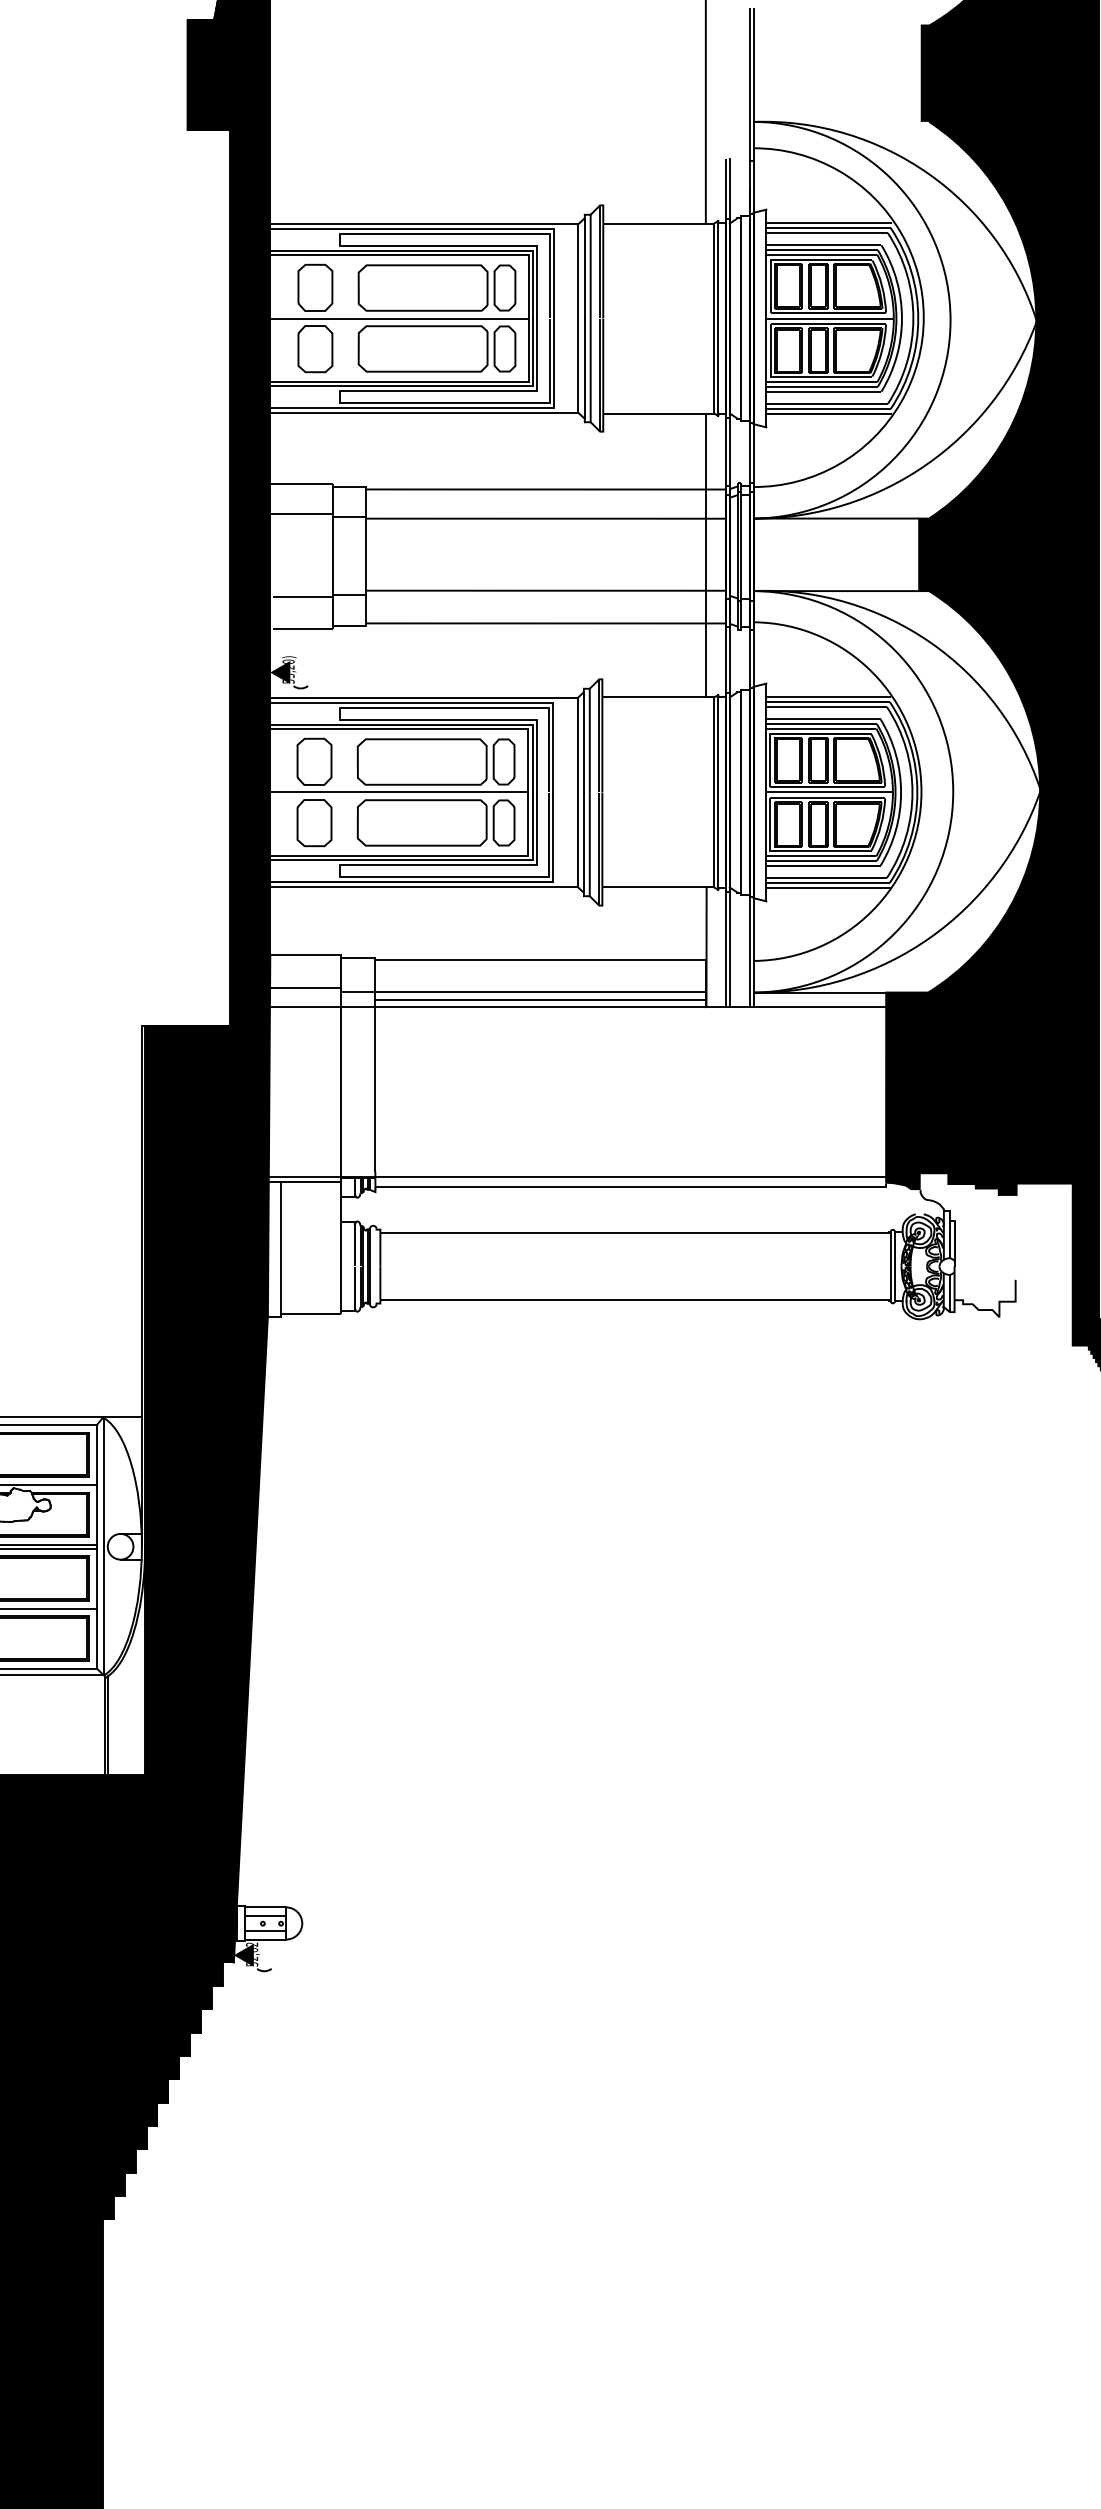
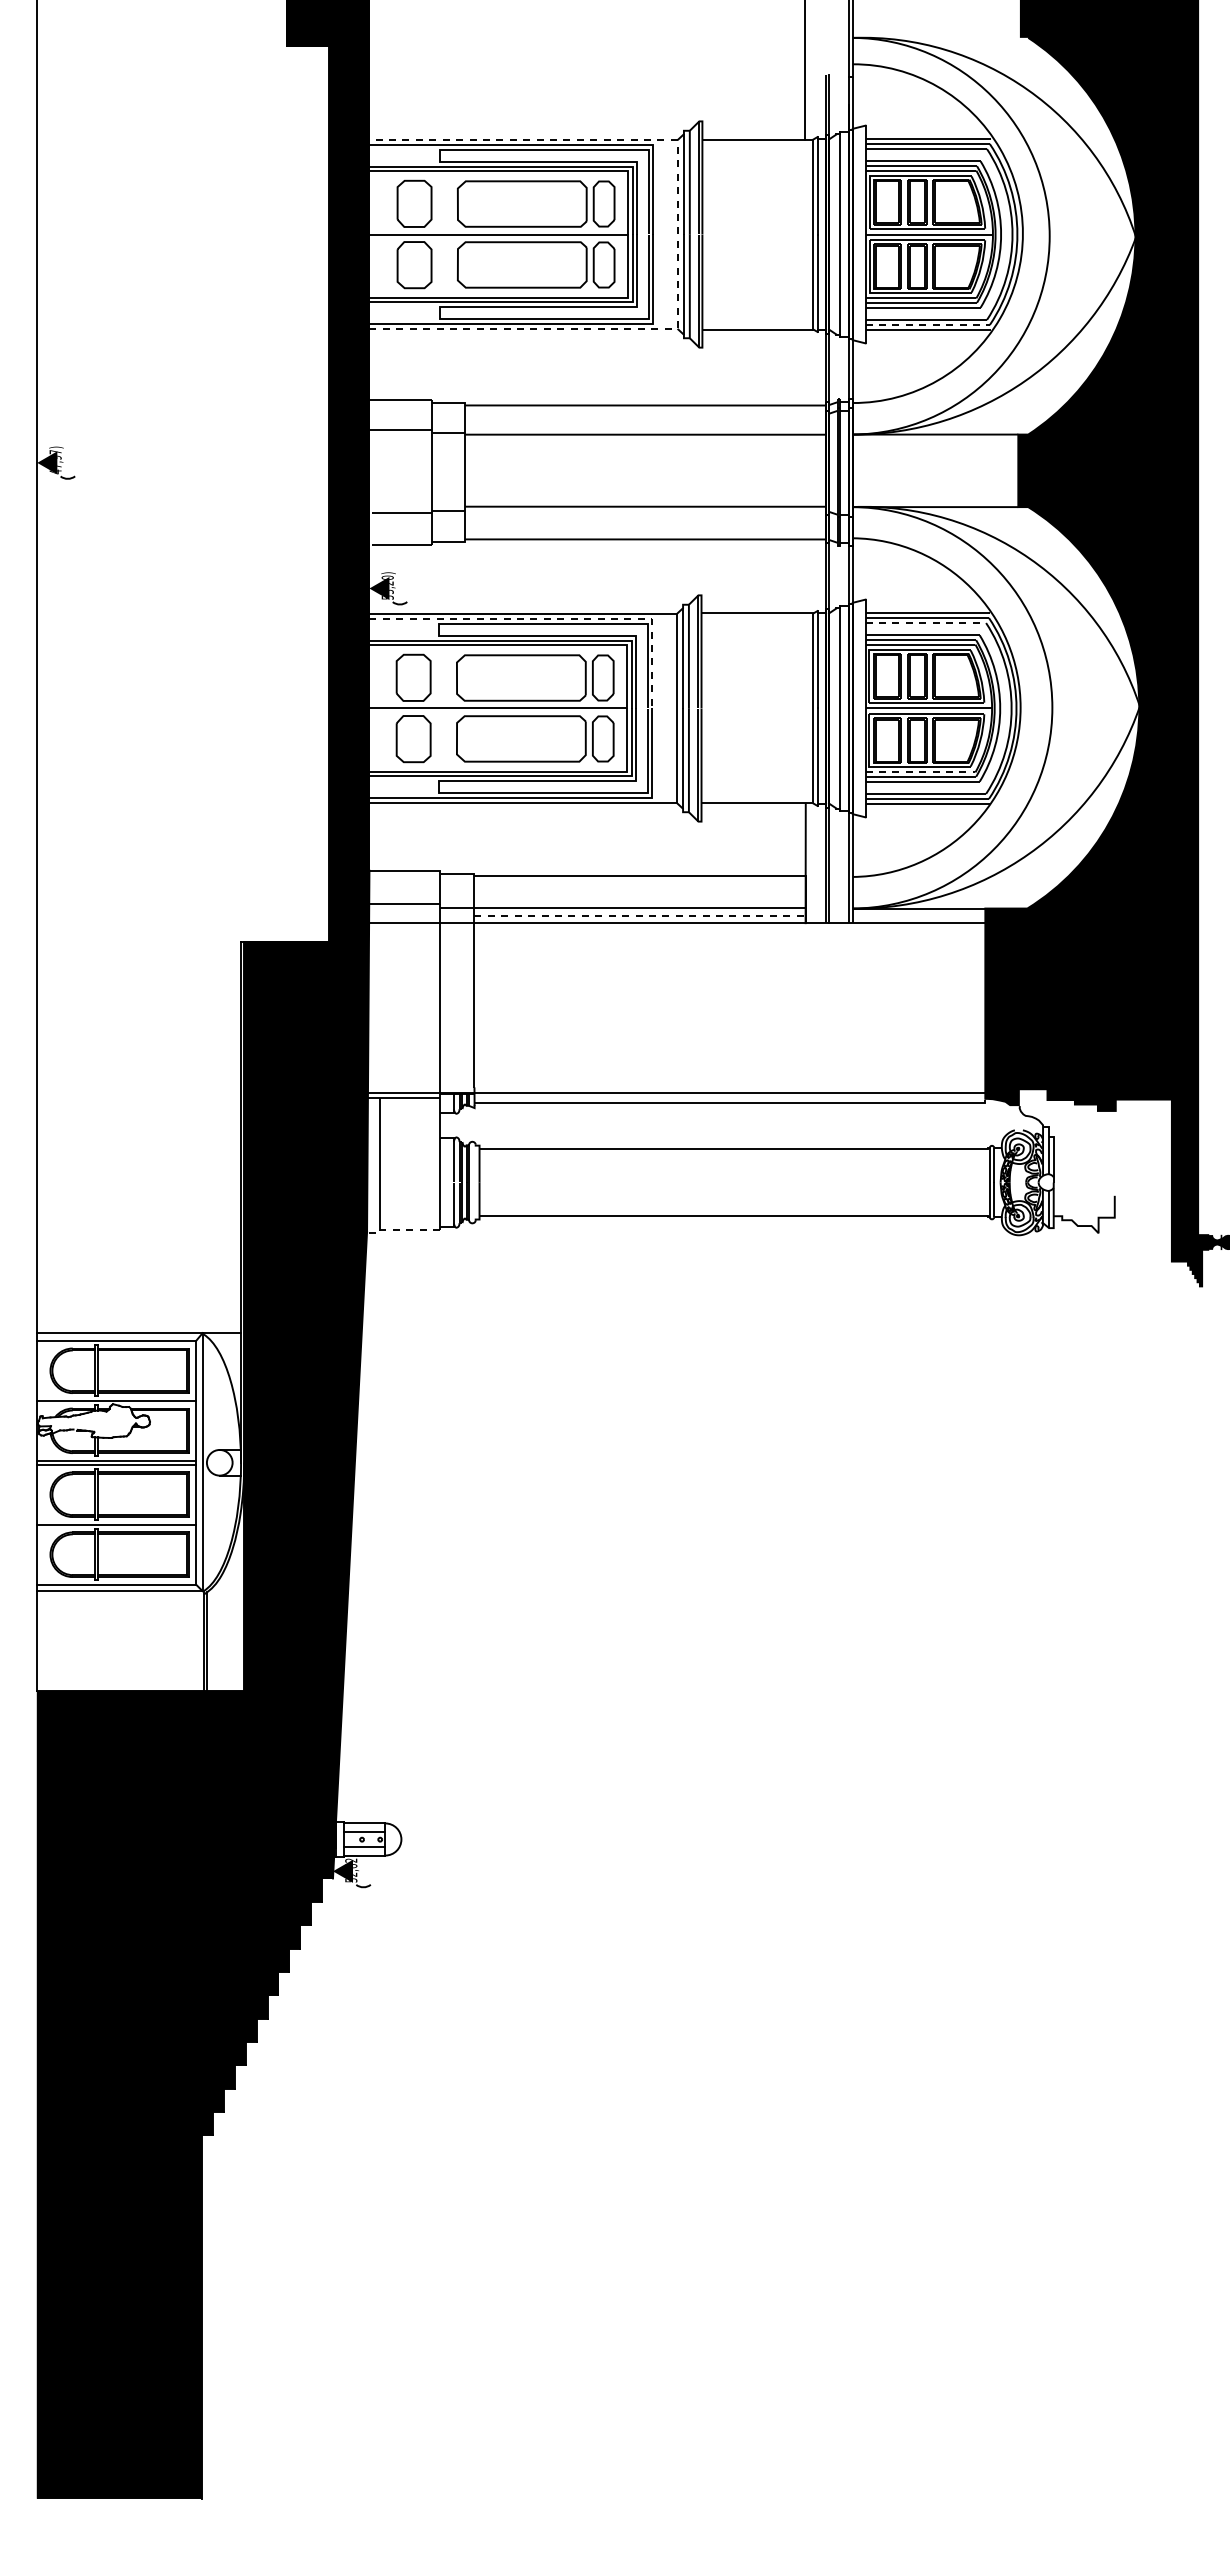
line: (578, 318) -> (677, 234), solid -> dashed
line: (829, 409) -> (928, 325), solid -> dashed
line: (705, 555) -> (804, 471), removed
line: (457, 703) -> (556, 619), solid -> dashed
line: (827, 707) -> (926, 623), solid -> dashed
line: (821, 856) -> (920, 772), solid -> dashed
line: (541, 999) -> (640, 915), solid -> dashed
line: (301, 1313) -> (400, 1229), solid -> dashed

